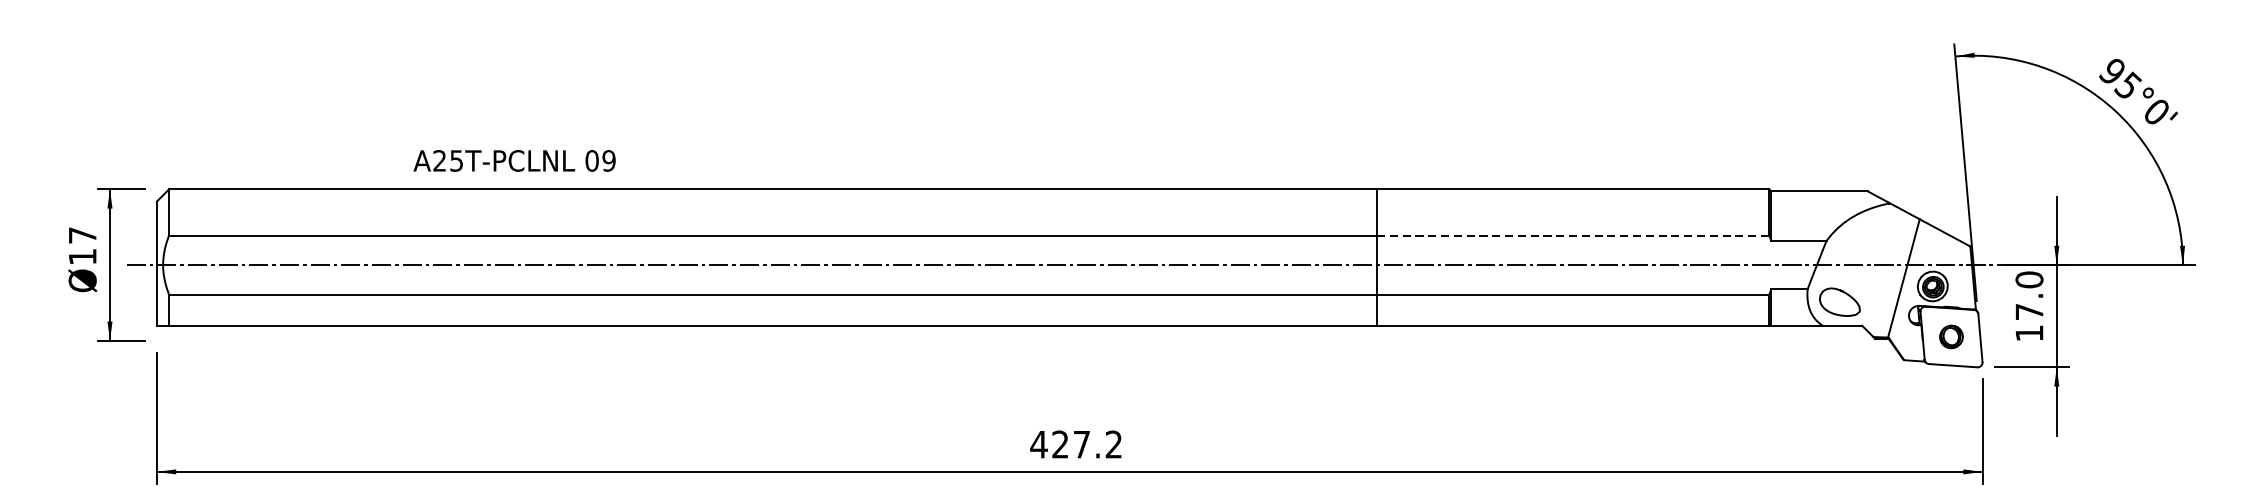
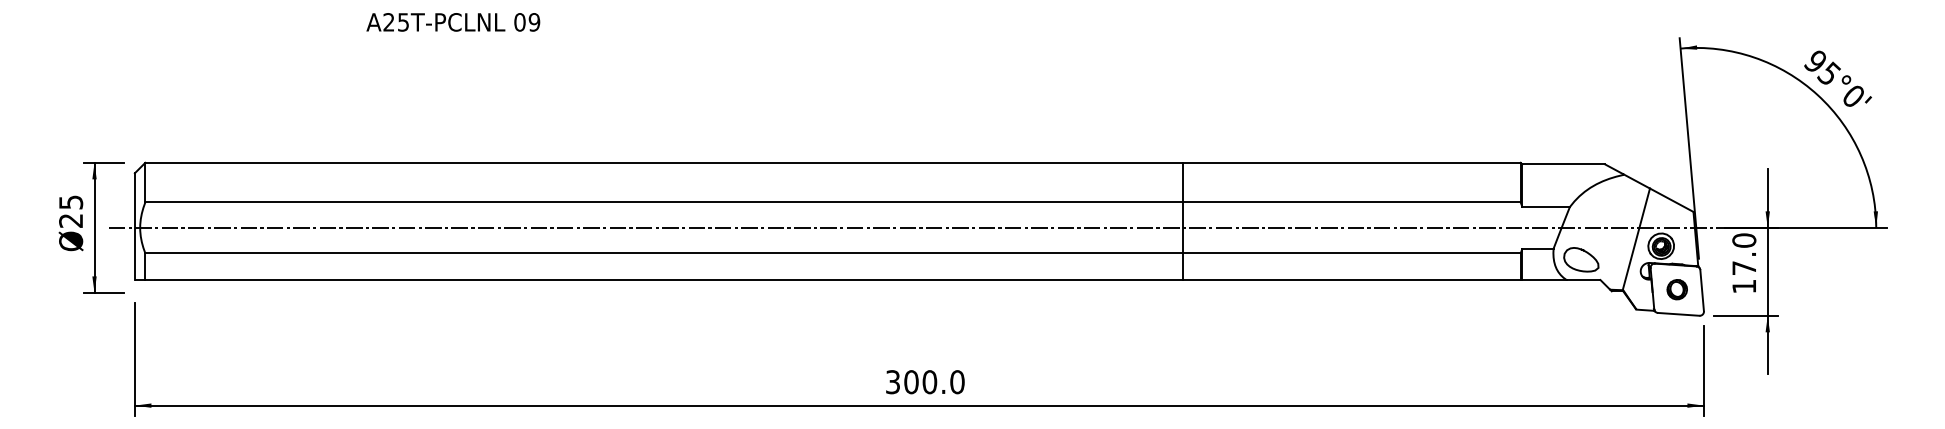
text: (514, 161) -> (453, 22), moved
line: (1573, 235) -> (1352, 202), dashed -> solid
text: (83, 246) -> (71, 211), Ø17 -> Ø25
text: (1075, 444) -> (924, 382), 427.2 -> 300.0

